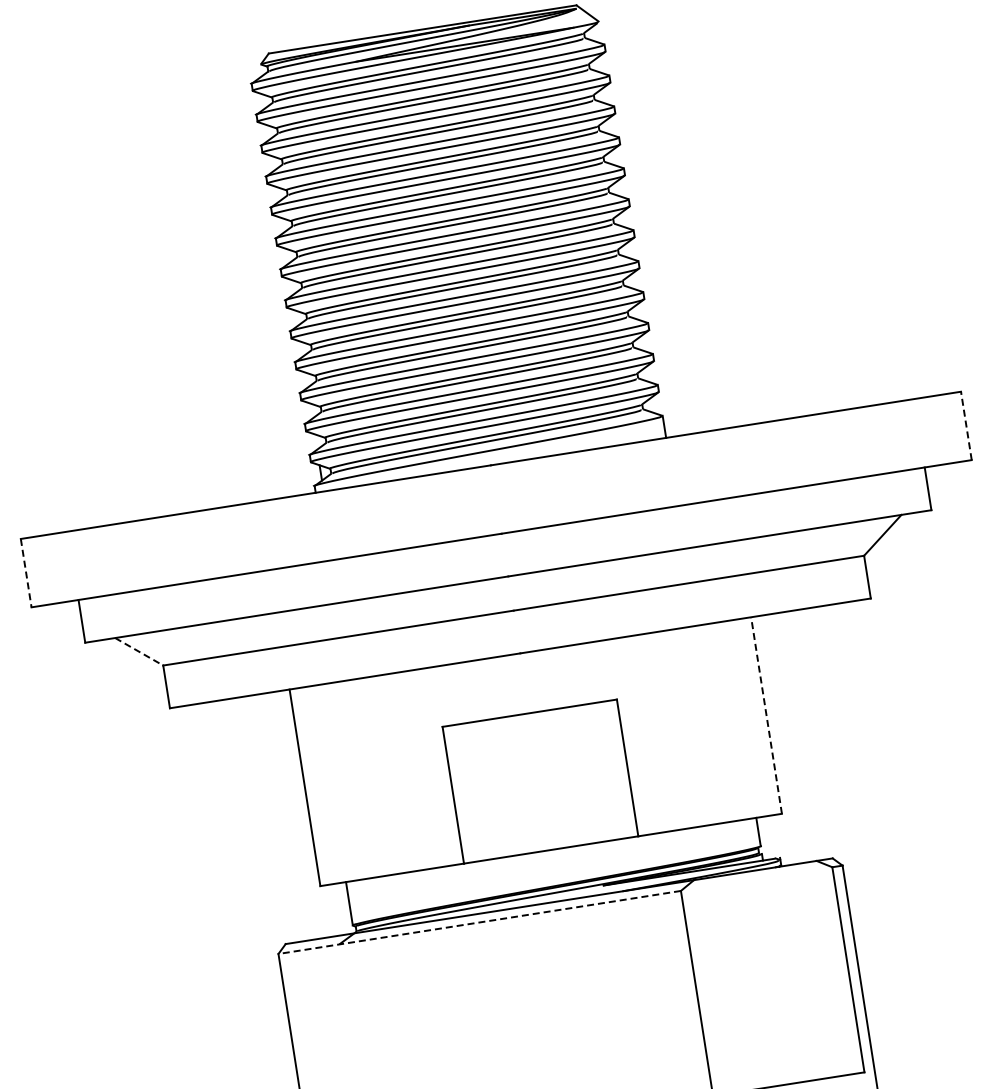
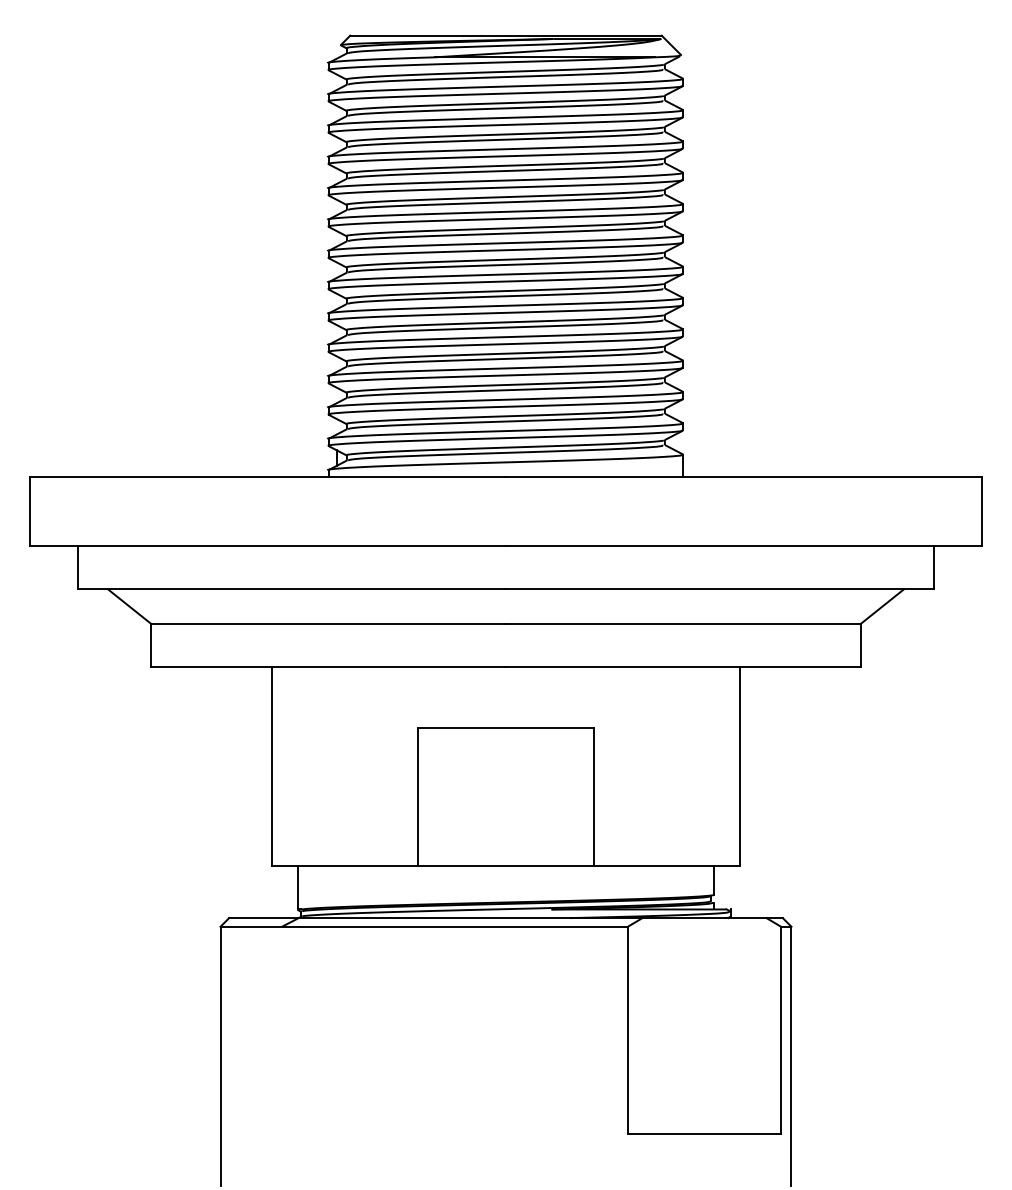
line: (966, 425) -> (981, 511), dashed -> solid
line: (26, 573) -> (30, 511), dashed -> solid
line: (139, 651) -> (129, 606), dashed -> solid
line: (766, 715) -> (739, 766), dashed -> solid
line: (479, 922) -> (424, 926), dashed -> solid

